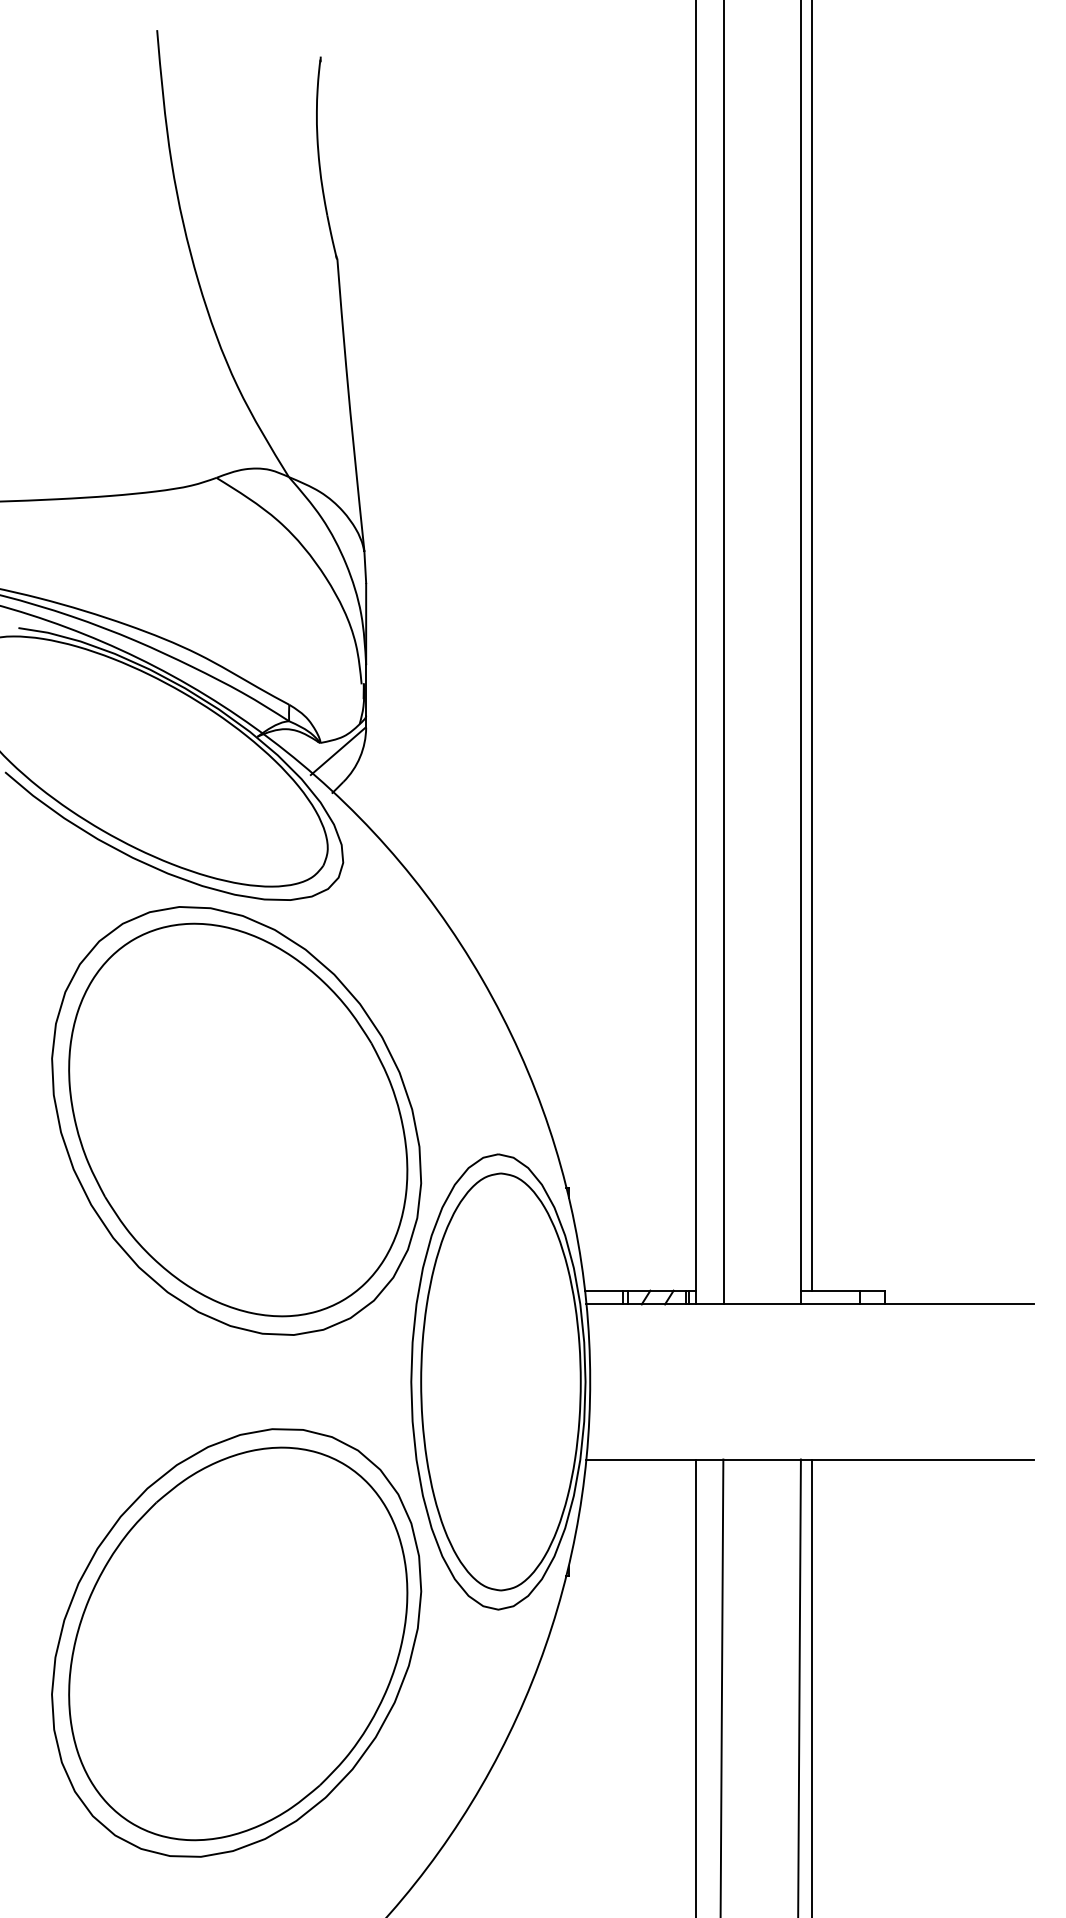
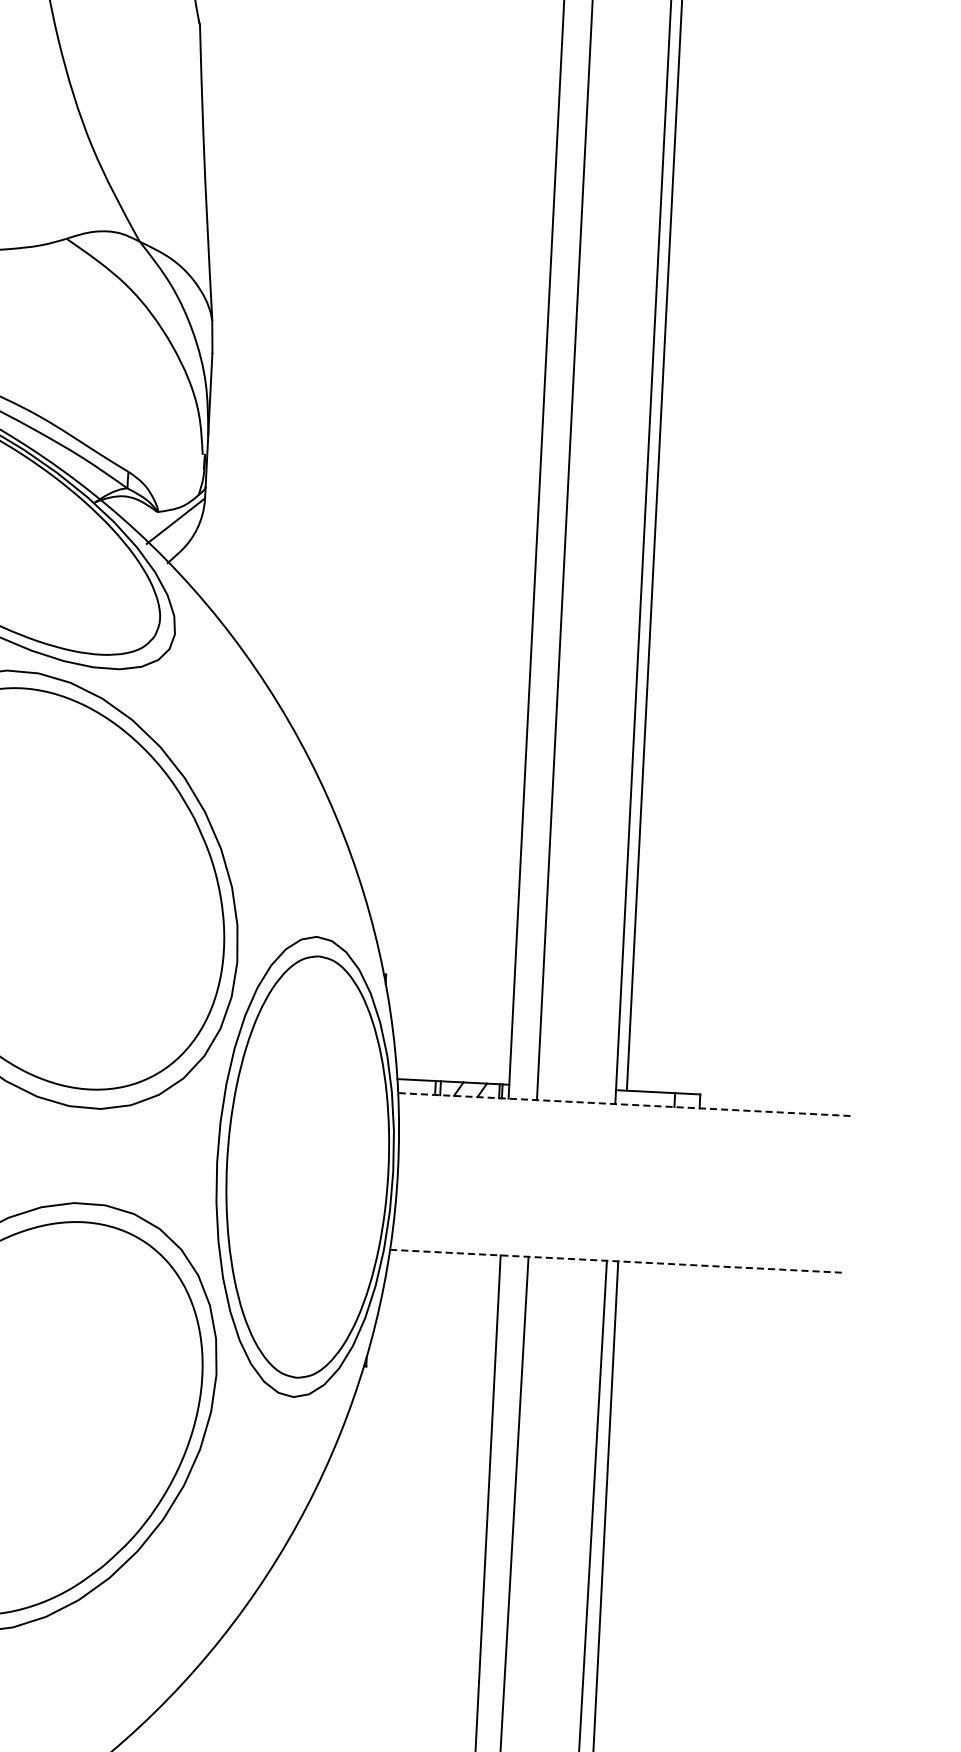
line: (810, 1304) -> (624, 1104), solid -> dashed
line: (810, 1459) -> (616, 1261), solid -> dashed

